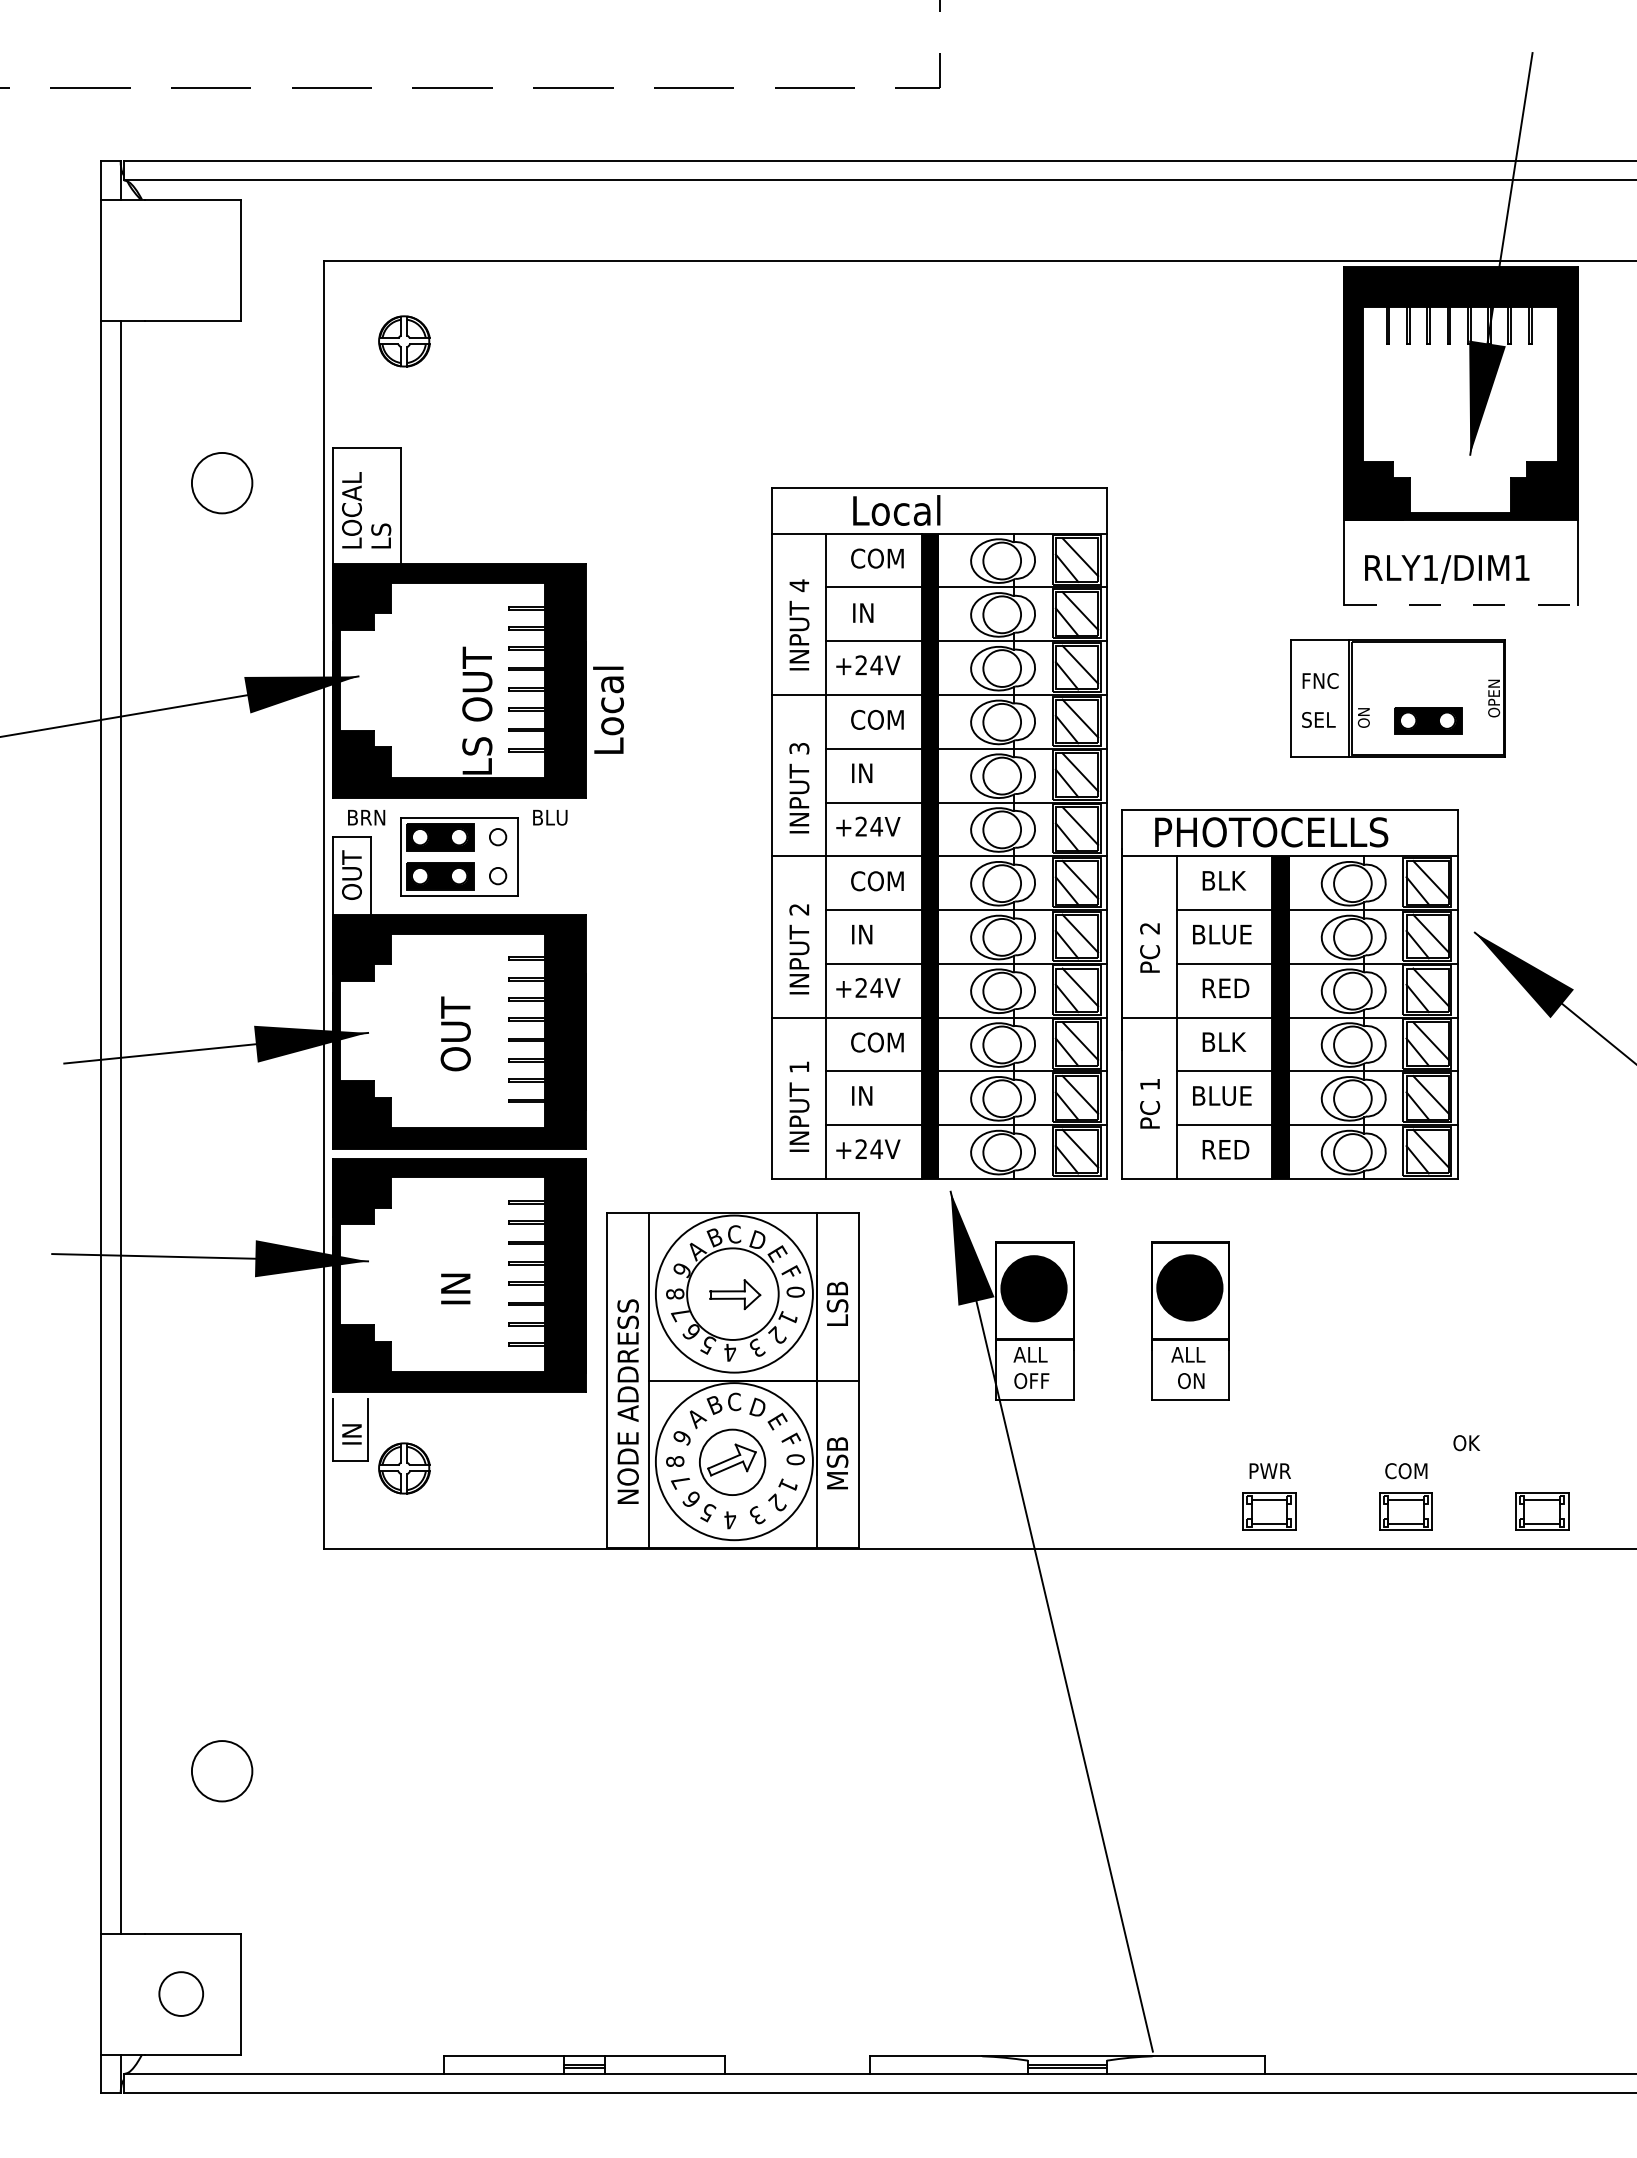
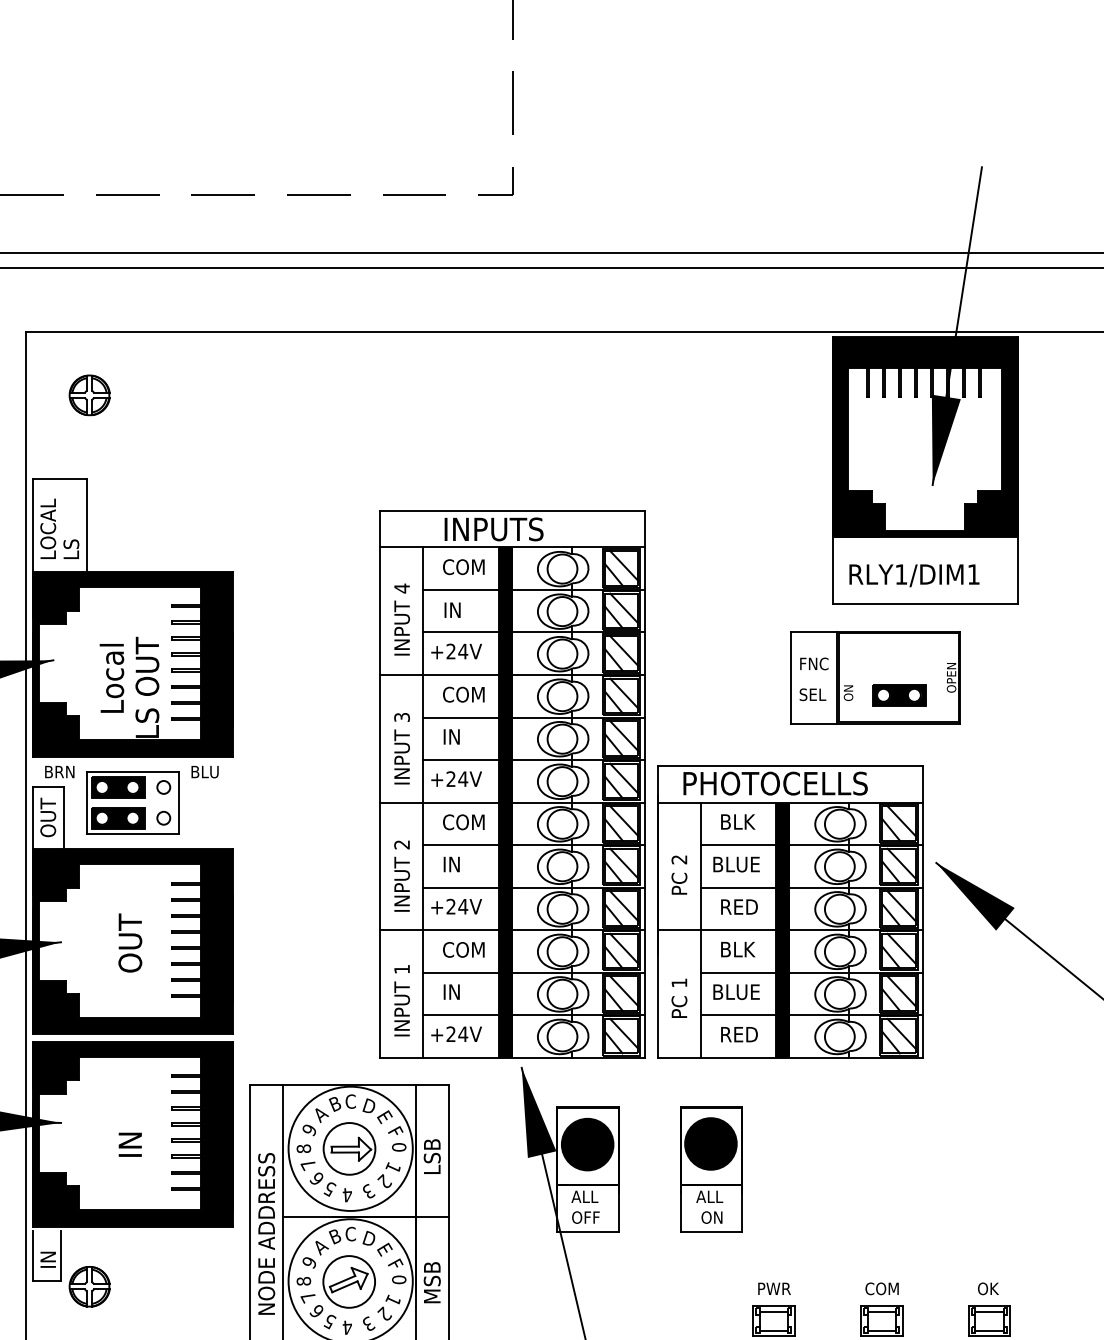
text: (917, 510) -> (495, 529), Local -> INPUTS
line: (1461, 605) -> (925, 604), dashed -> solid
text: (608, 709) -> (111, 677), moved
circle: (732, 1293) -> (349, 1148), size x0.71
text: (1466, 1443) -> (988, 1289), moved

